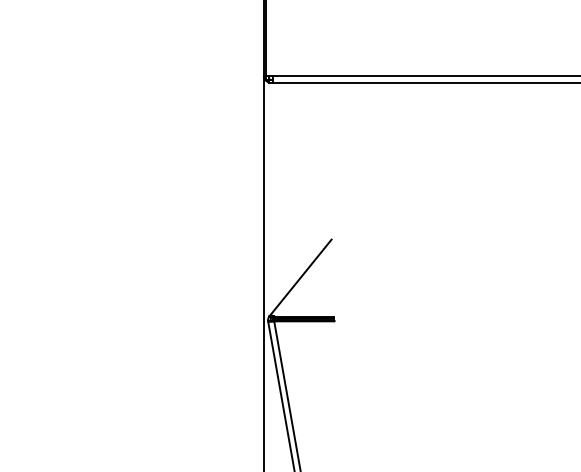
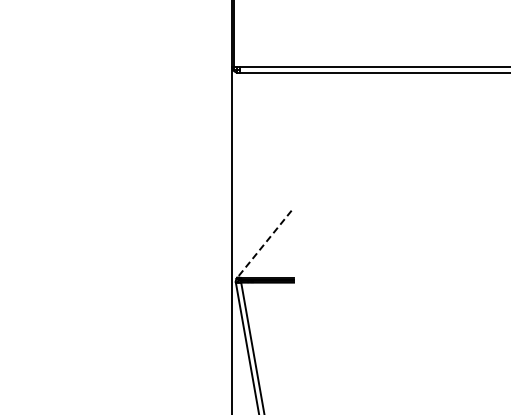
line: (300, 278) -> (264, 244), solid -> dashed

